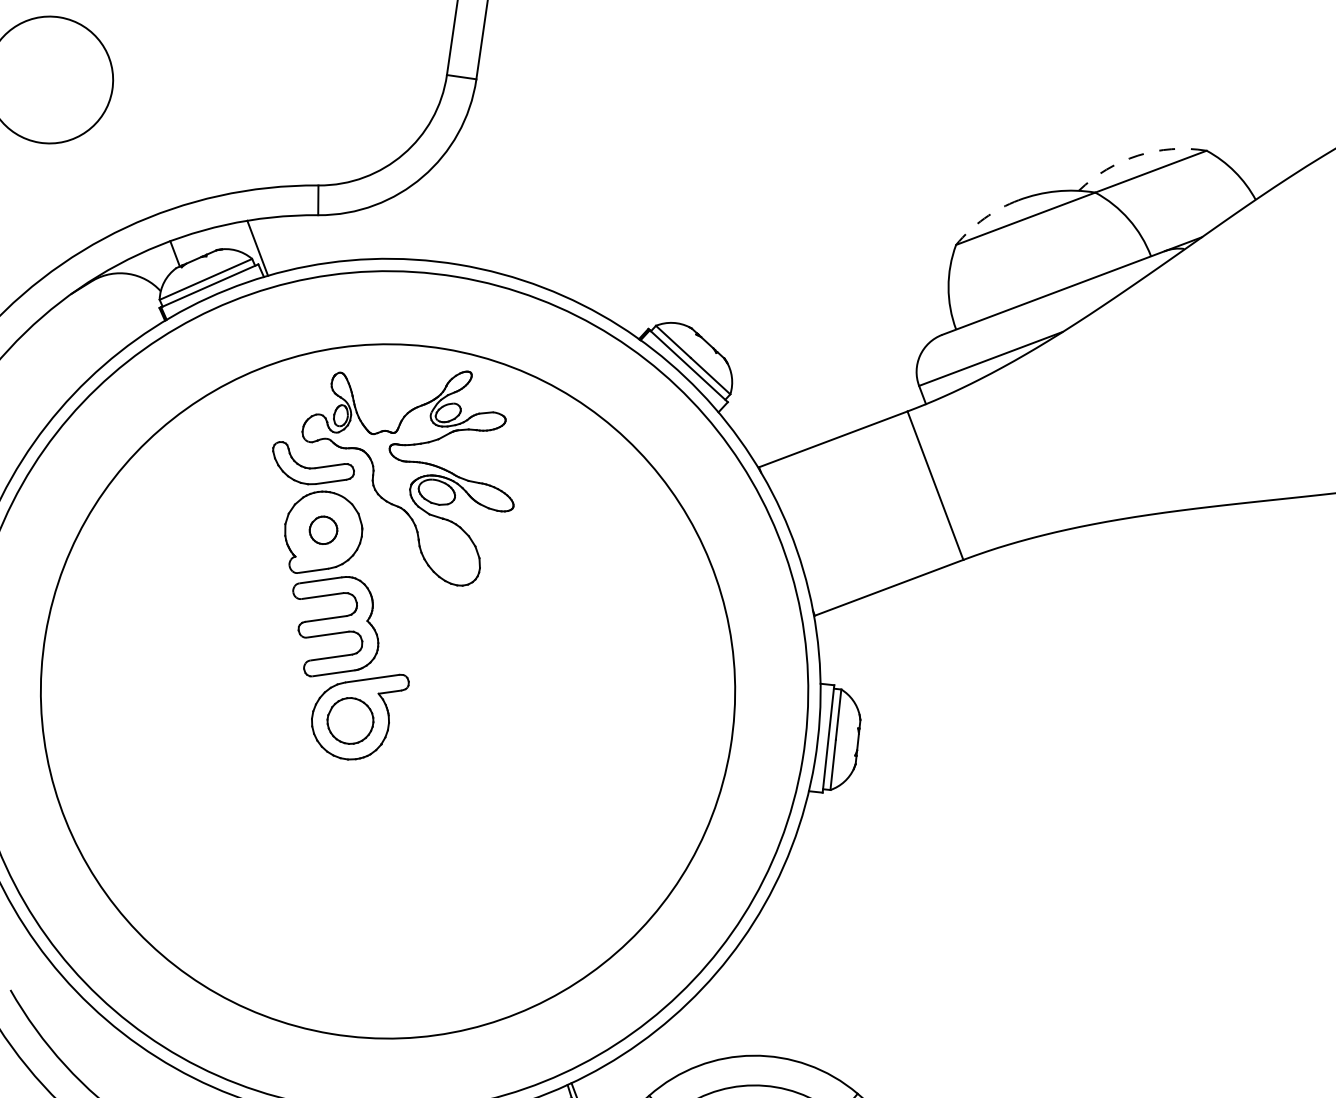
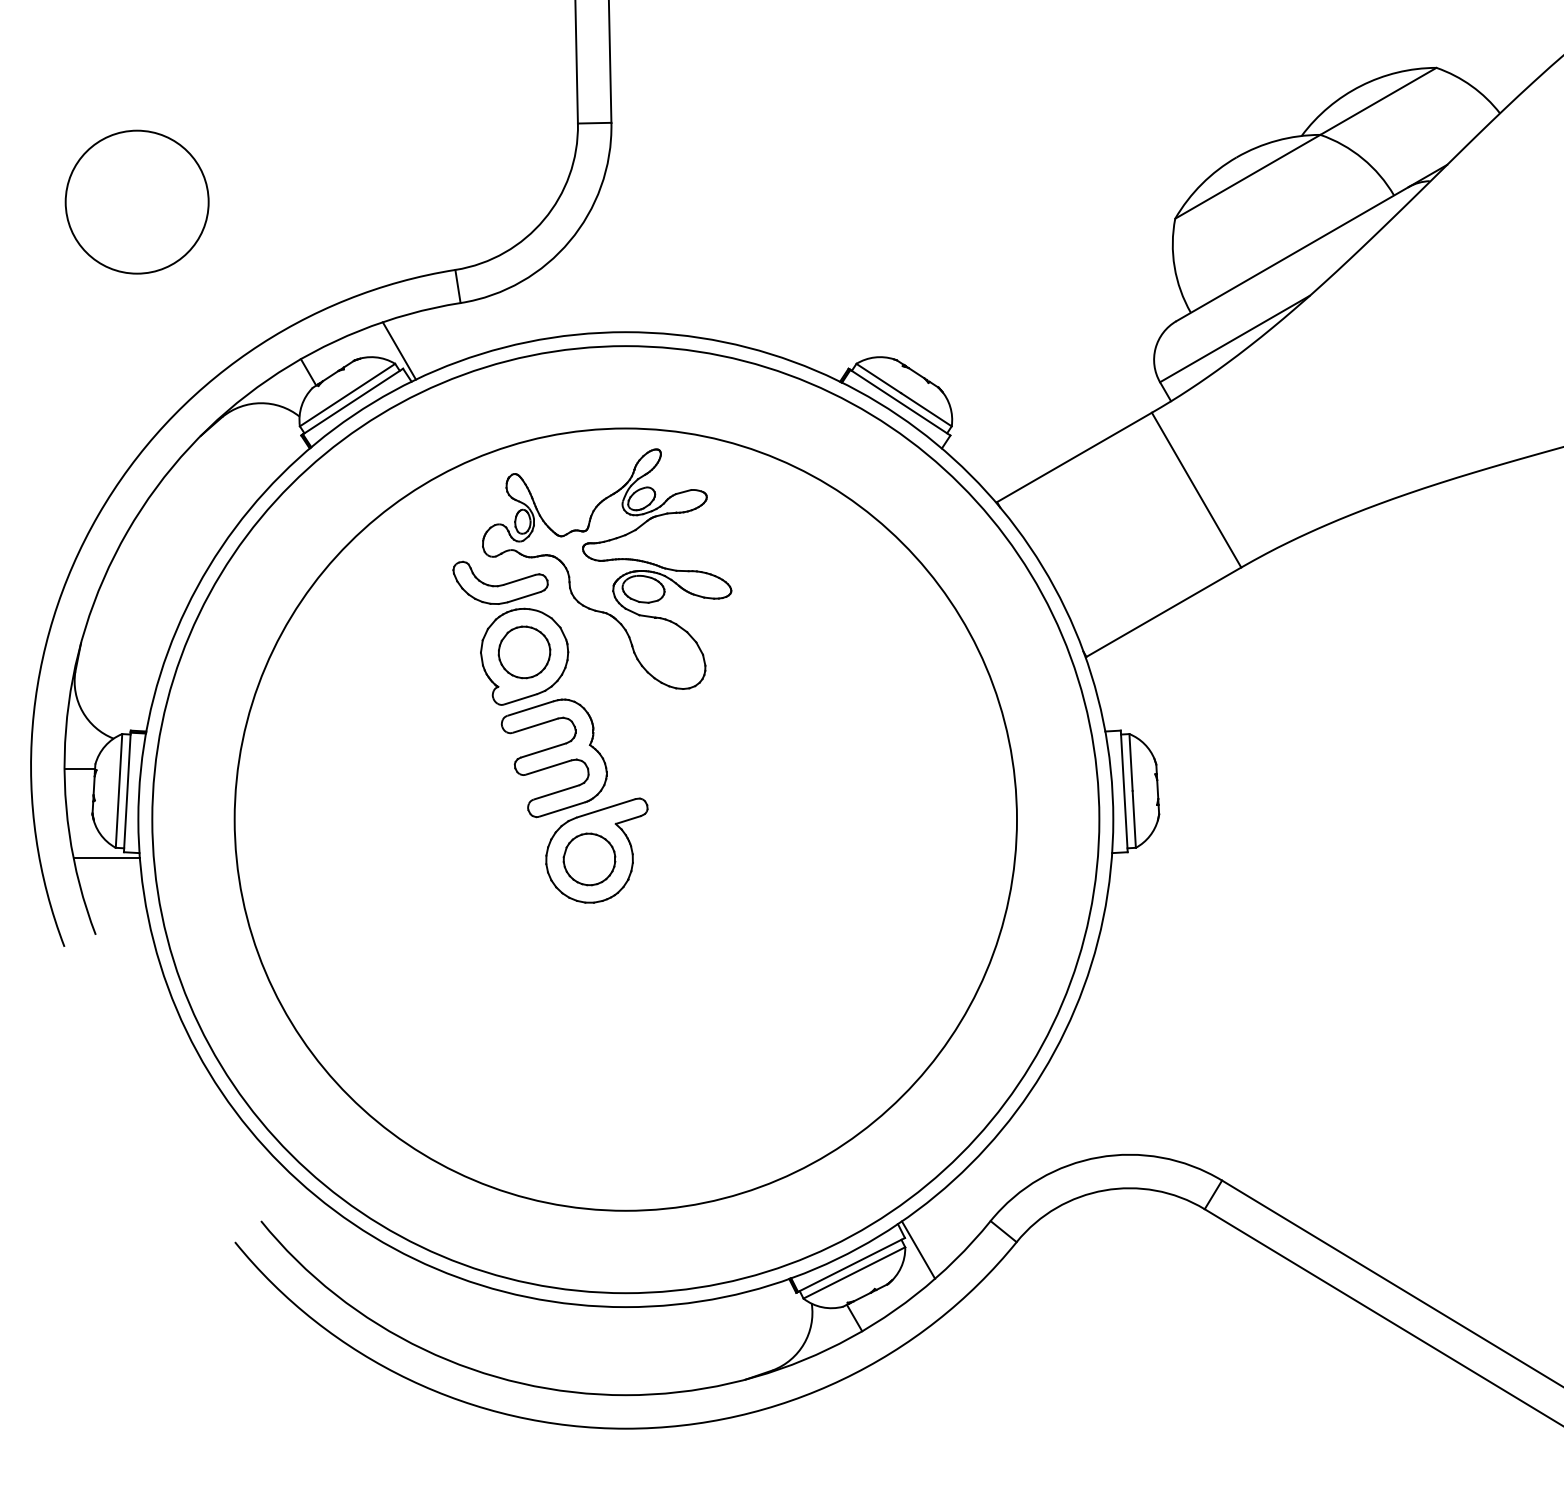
arc: (1138, 155) -> (1361, 85), dashed -> solid
arc: (984, 218) -> (1201, 184), dashed -> solid
part: (323, 530) -> (524, 652), size x1.67

